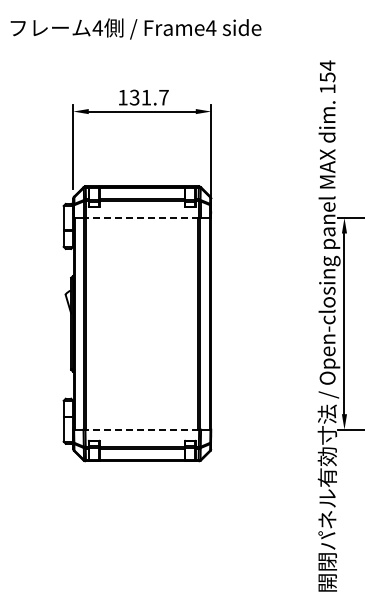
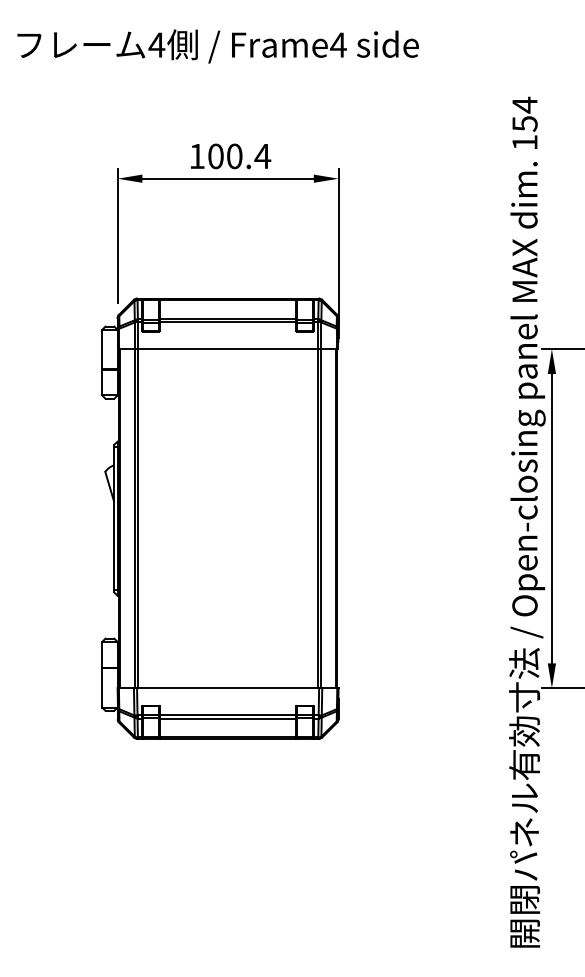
text: (149, 97) -> (239, 156), 131.7 -> 100.4
line: (141, 218) -> (226, 349), dashed -> solid
line: (142, 429) -> (228, 687), dashed -> solid

